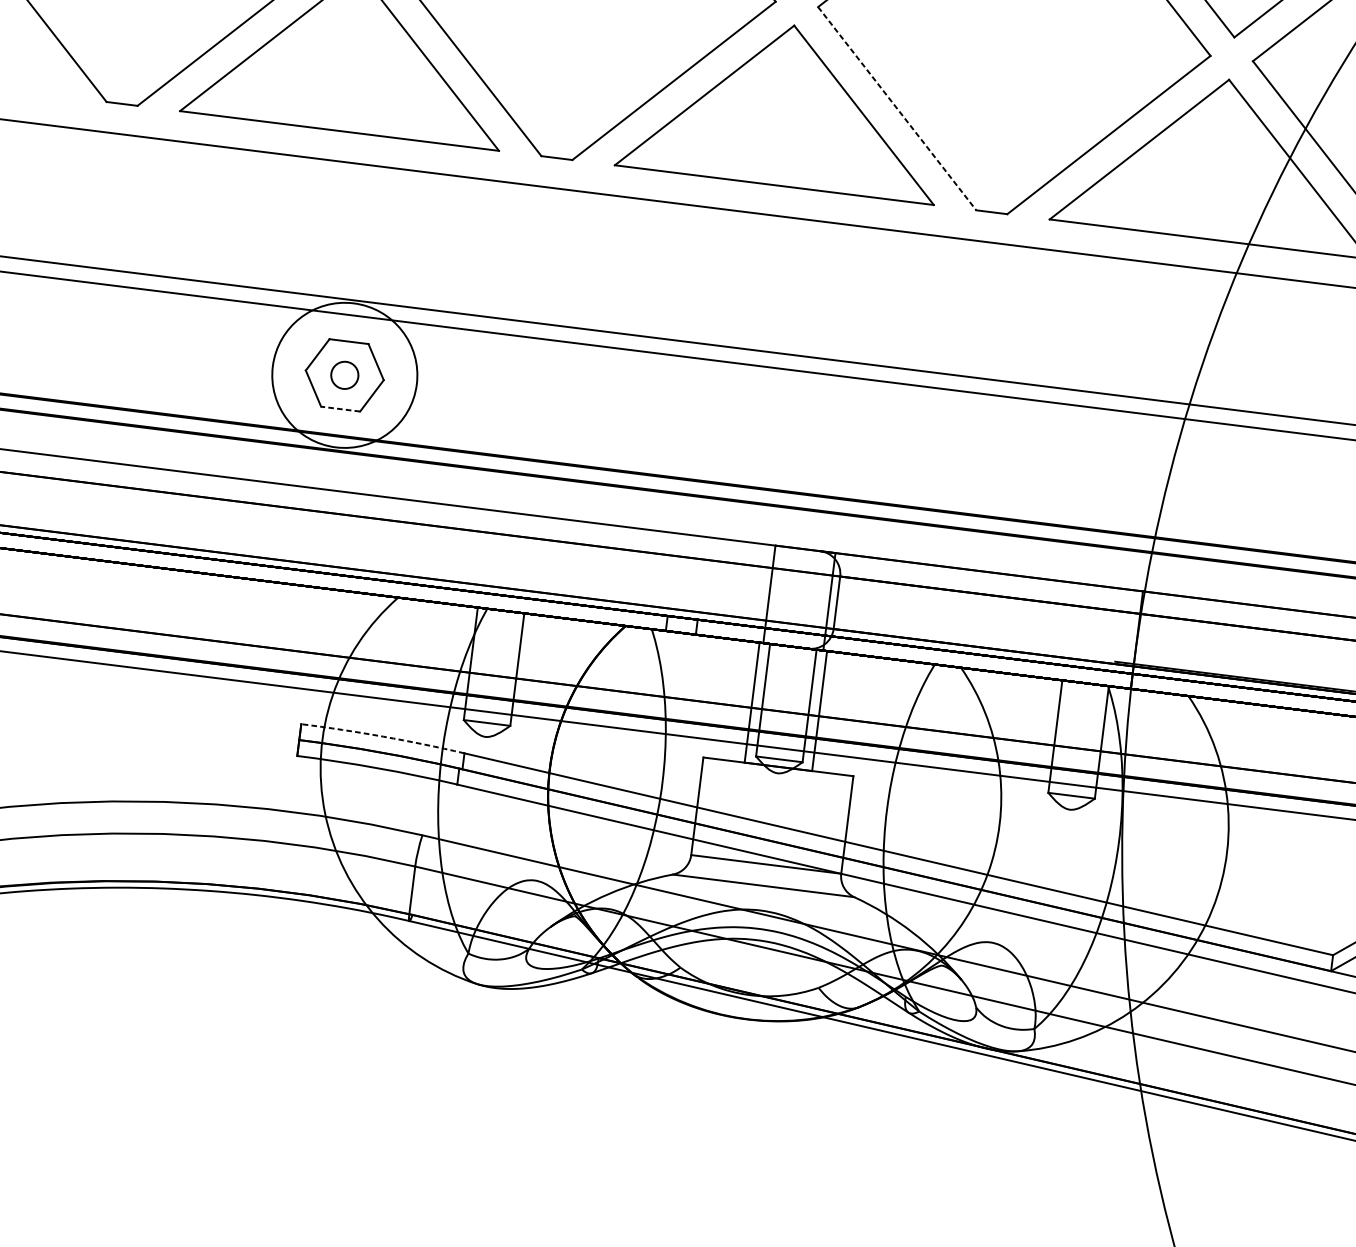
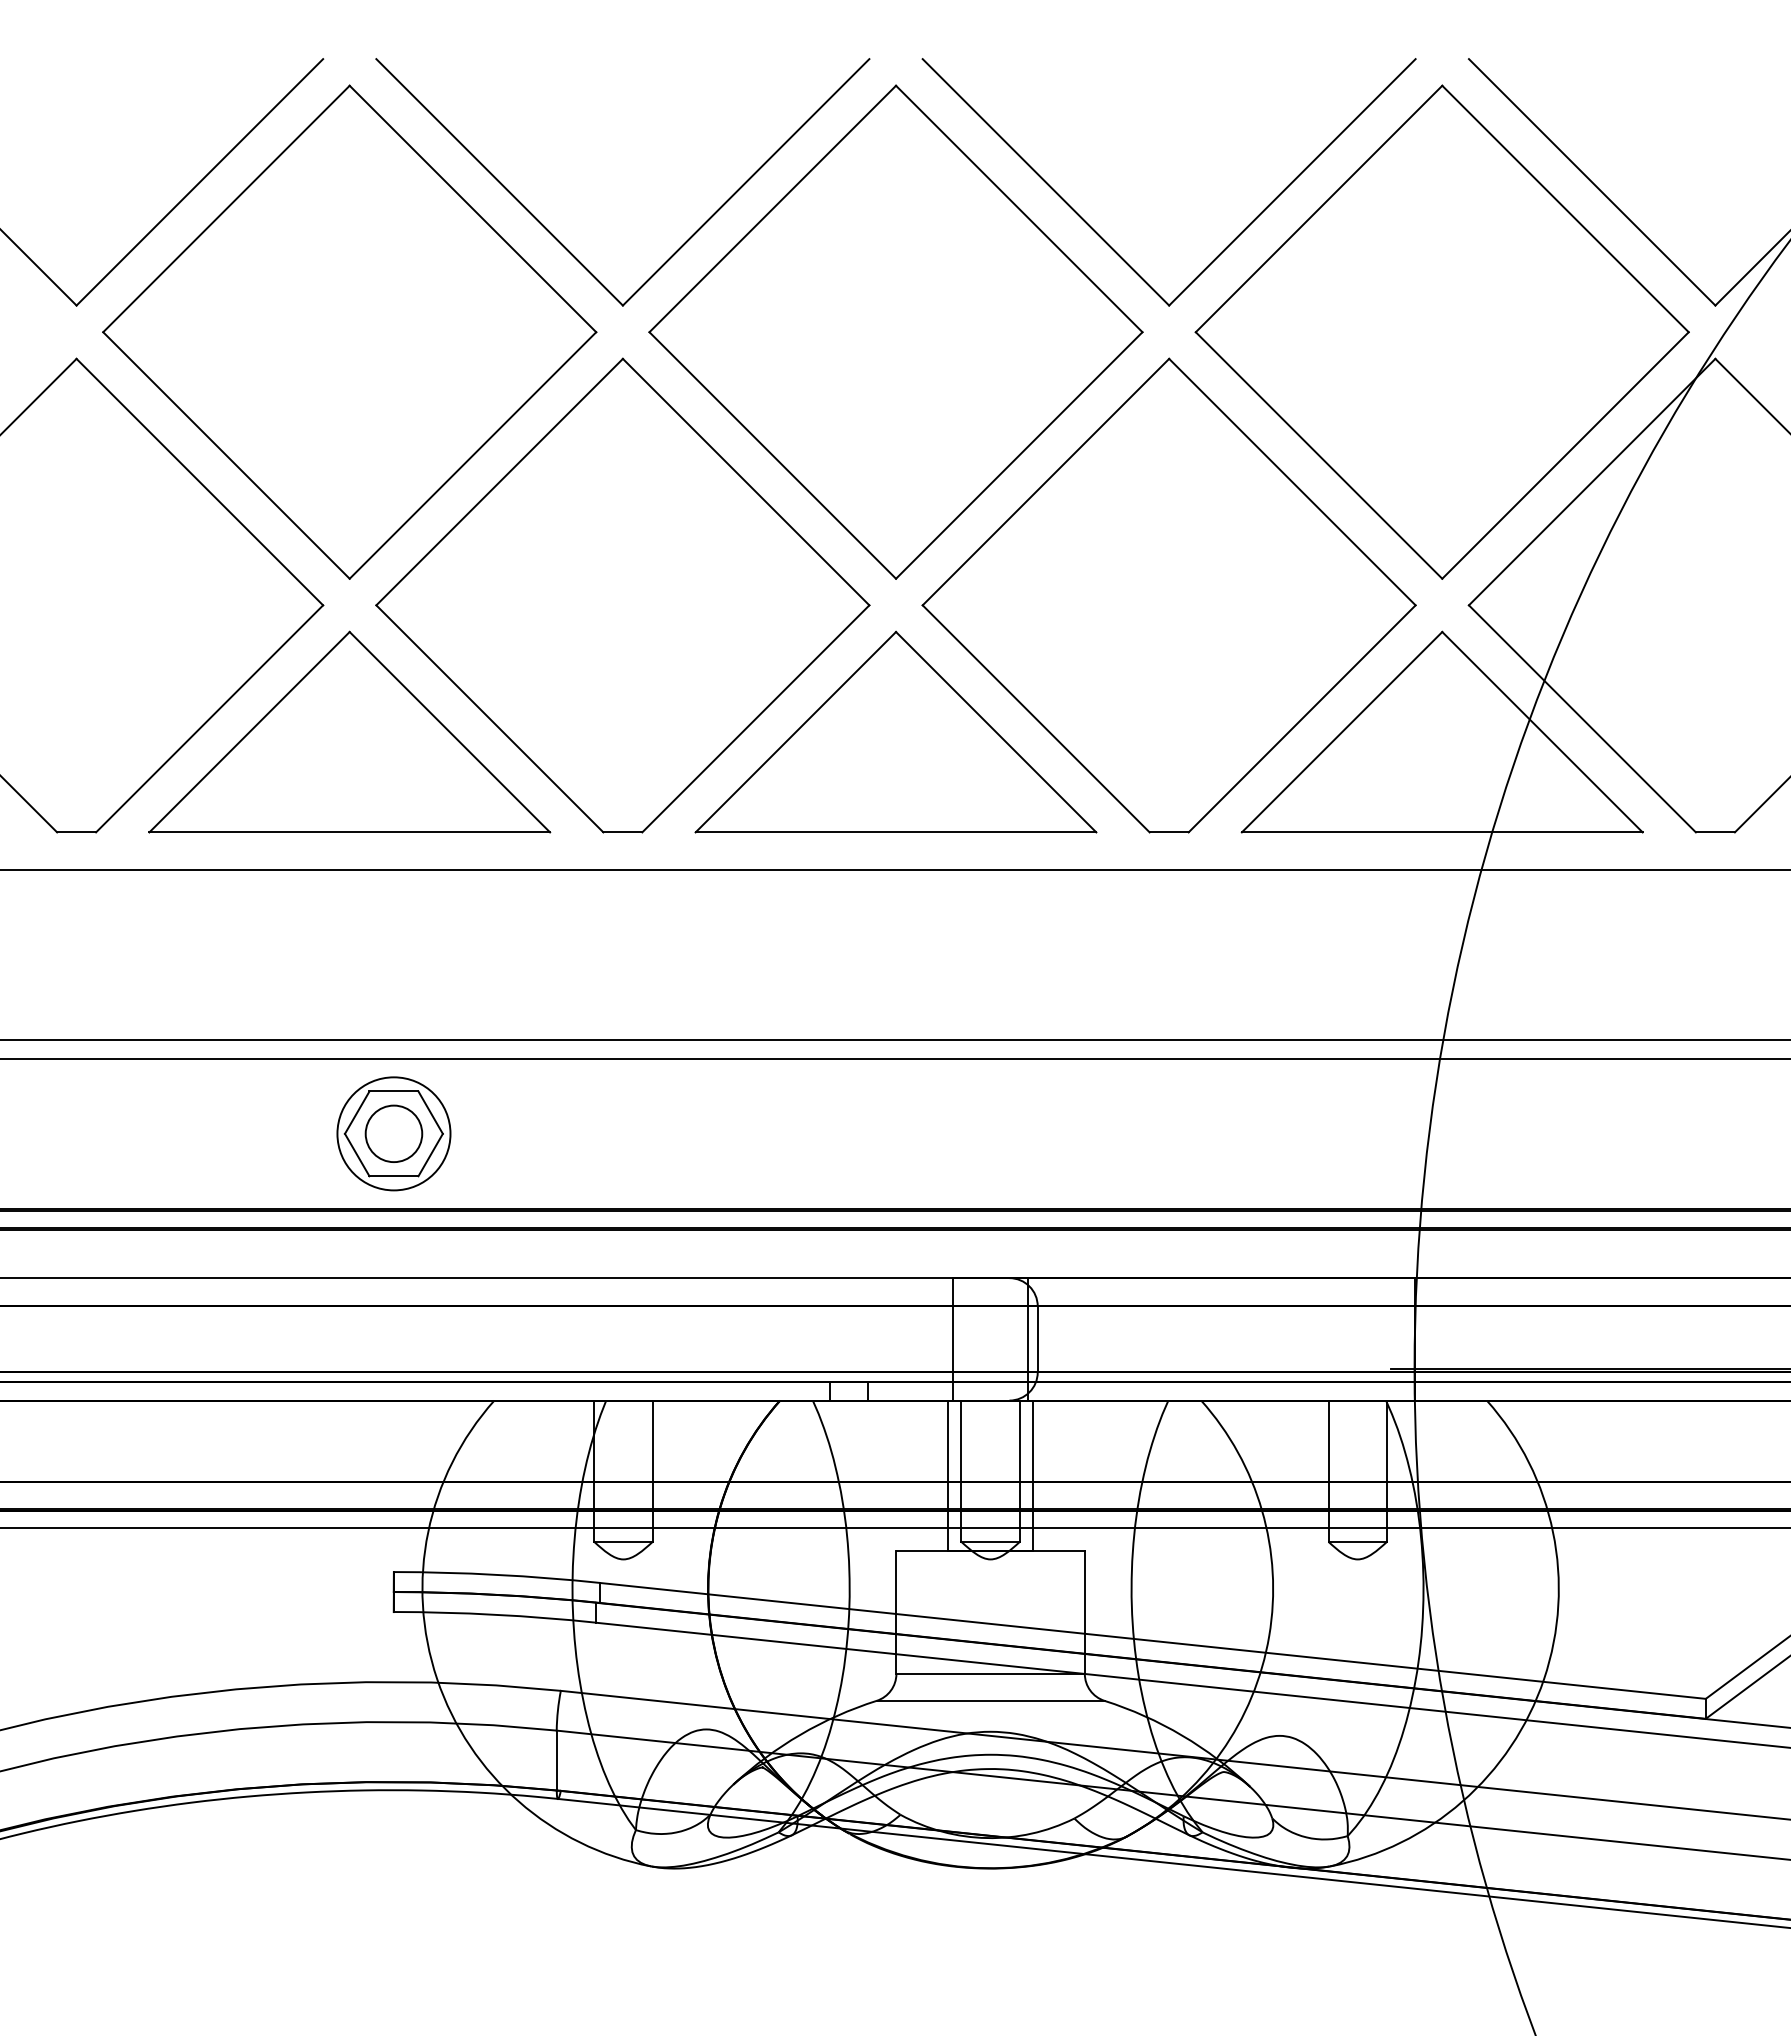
line: (897, 108) -> (1036, 718), dashed -> solid
circle: (344, 375) -> (393, 1133), size x0.62
circle: (344, 375) -> (393, 1133), size x1.67
line: (340, 409) -> (393, 1176), dashed -> solid
arc: (383, 736) -> (497, 1574), dashed -> solid

